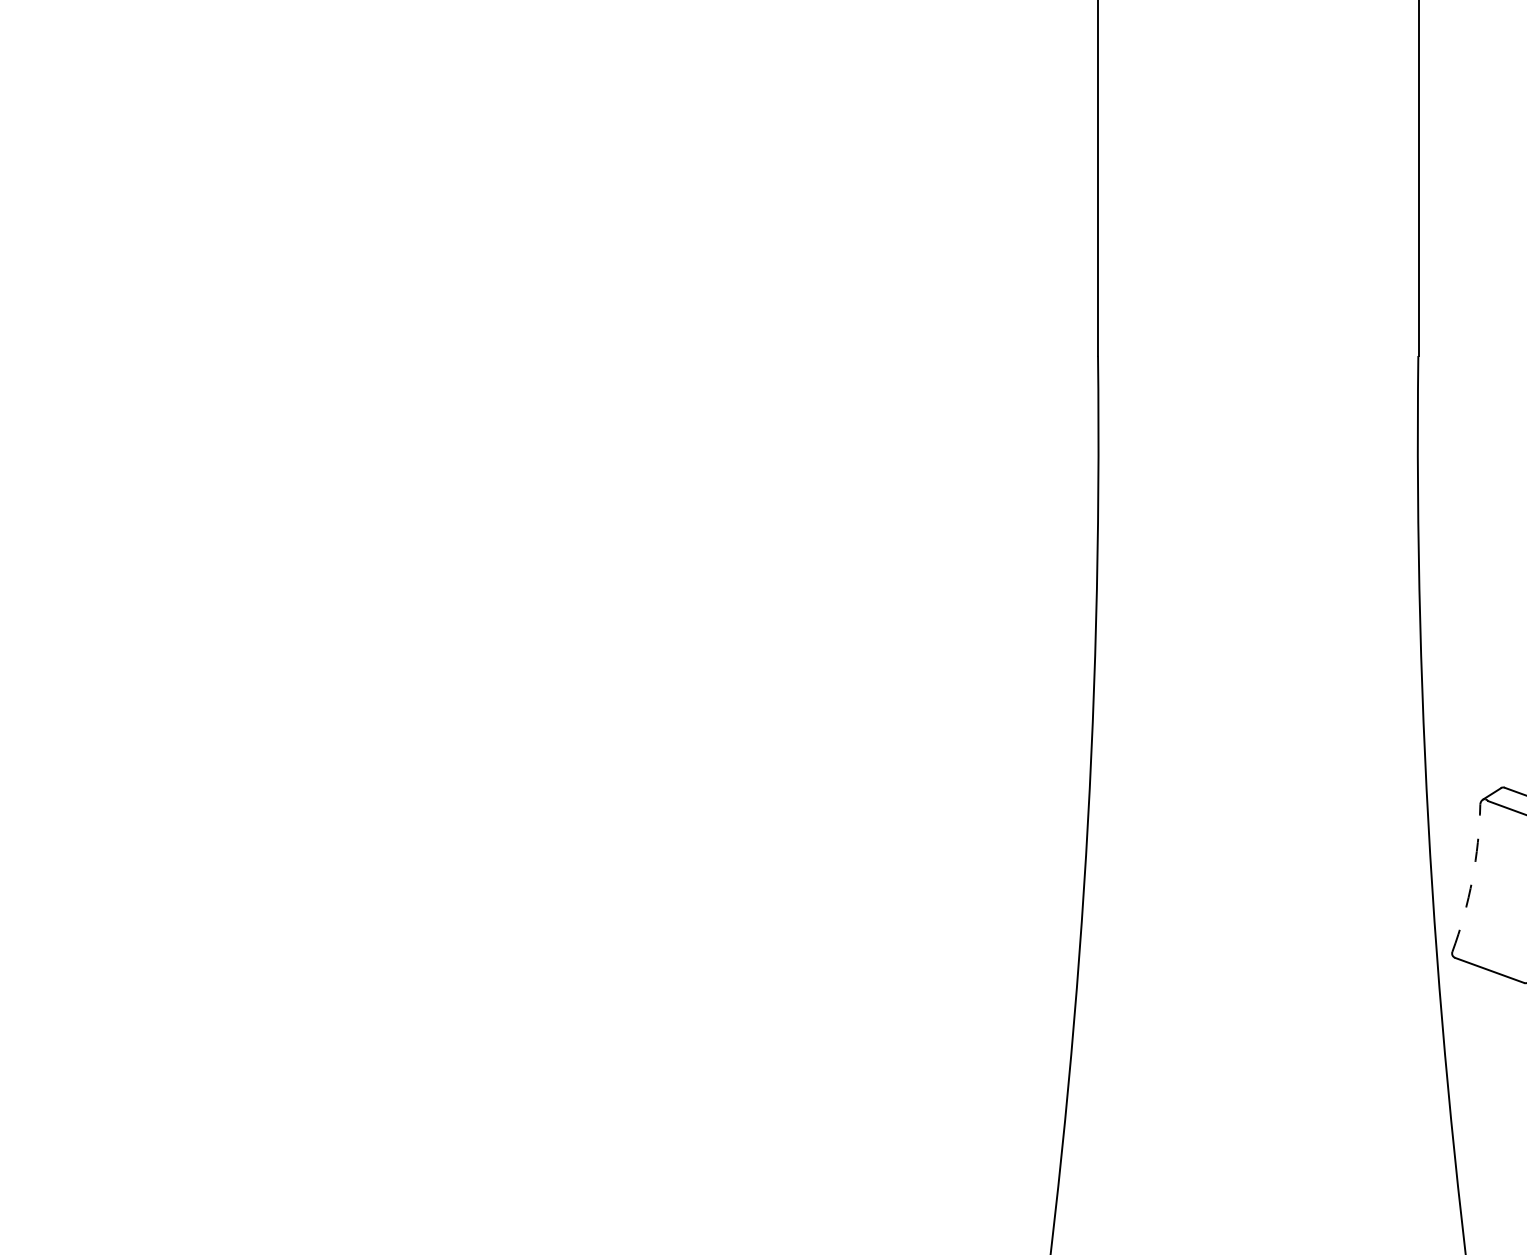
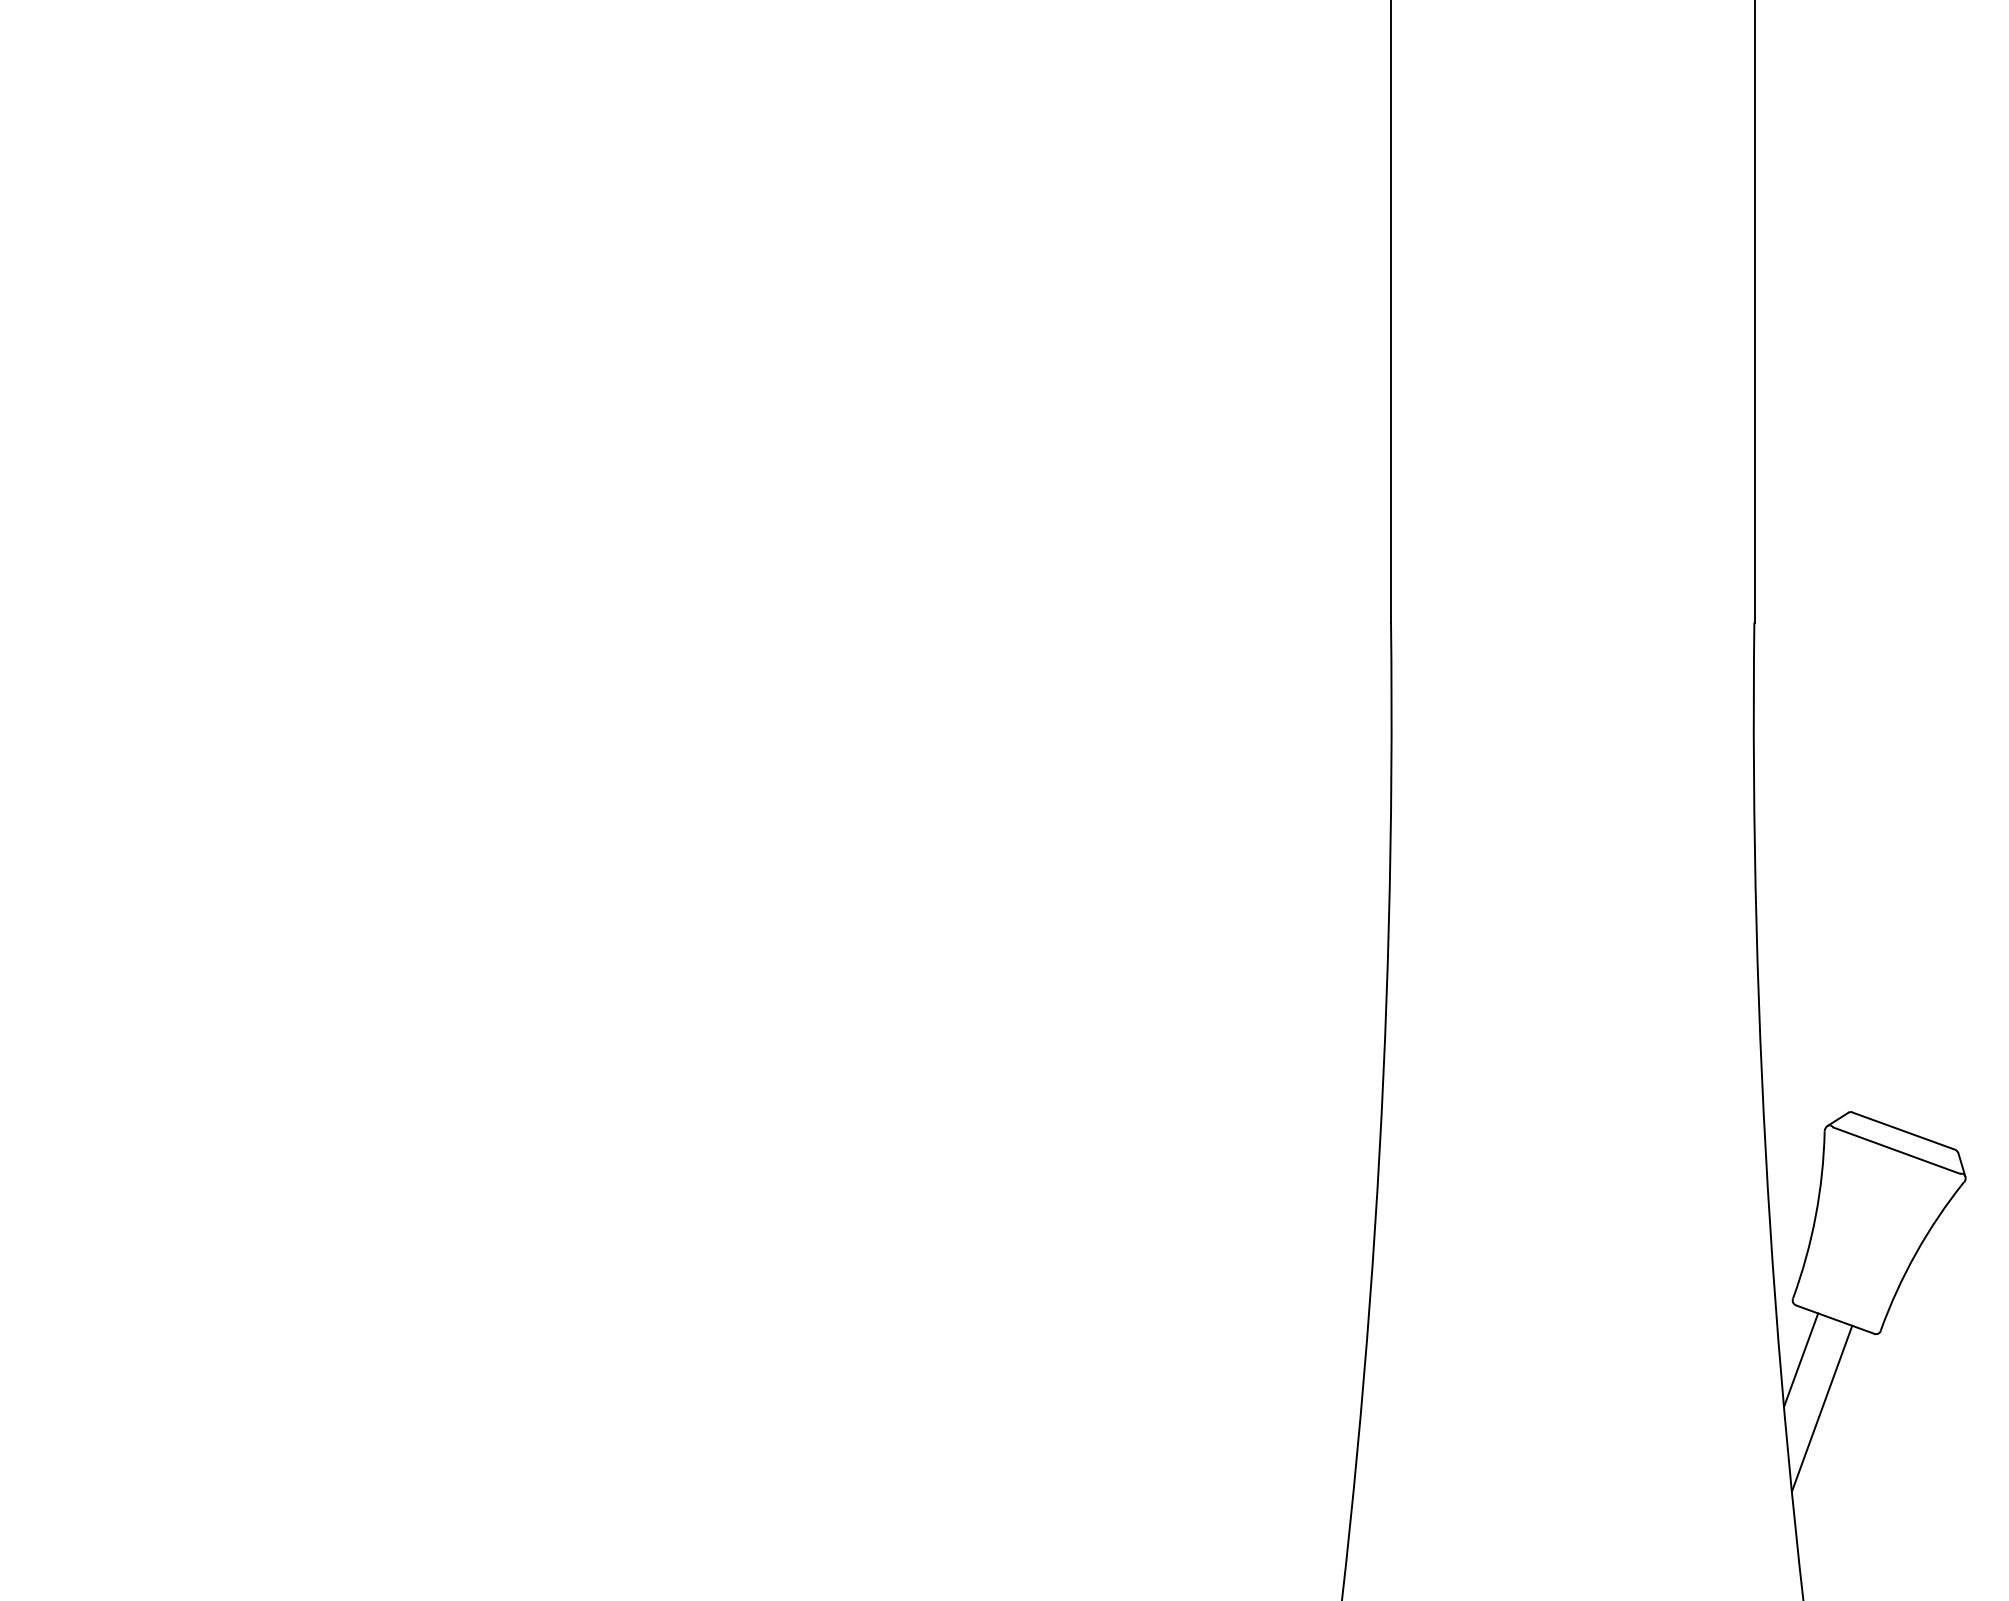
arc: (1472, 879) -> (1815, 1216), dashed -> solid
line: (1459, 1005) -> (1801, 1359), added
line: (1478, 1048) -> (1822, 1408), added

